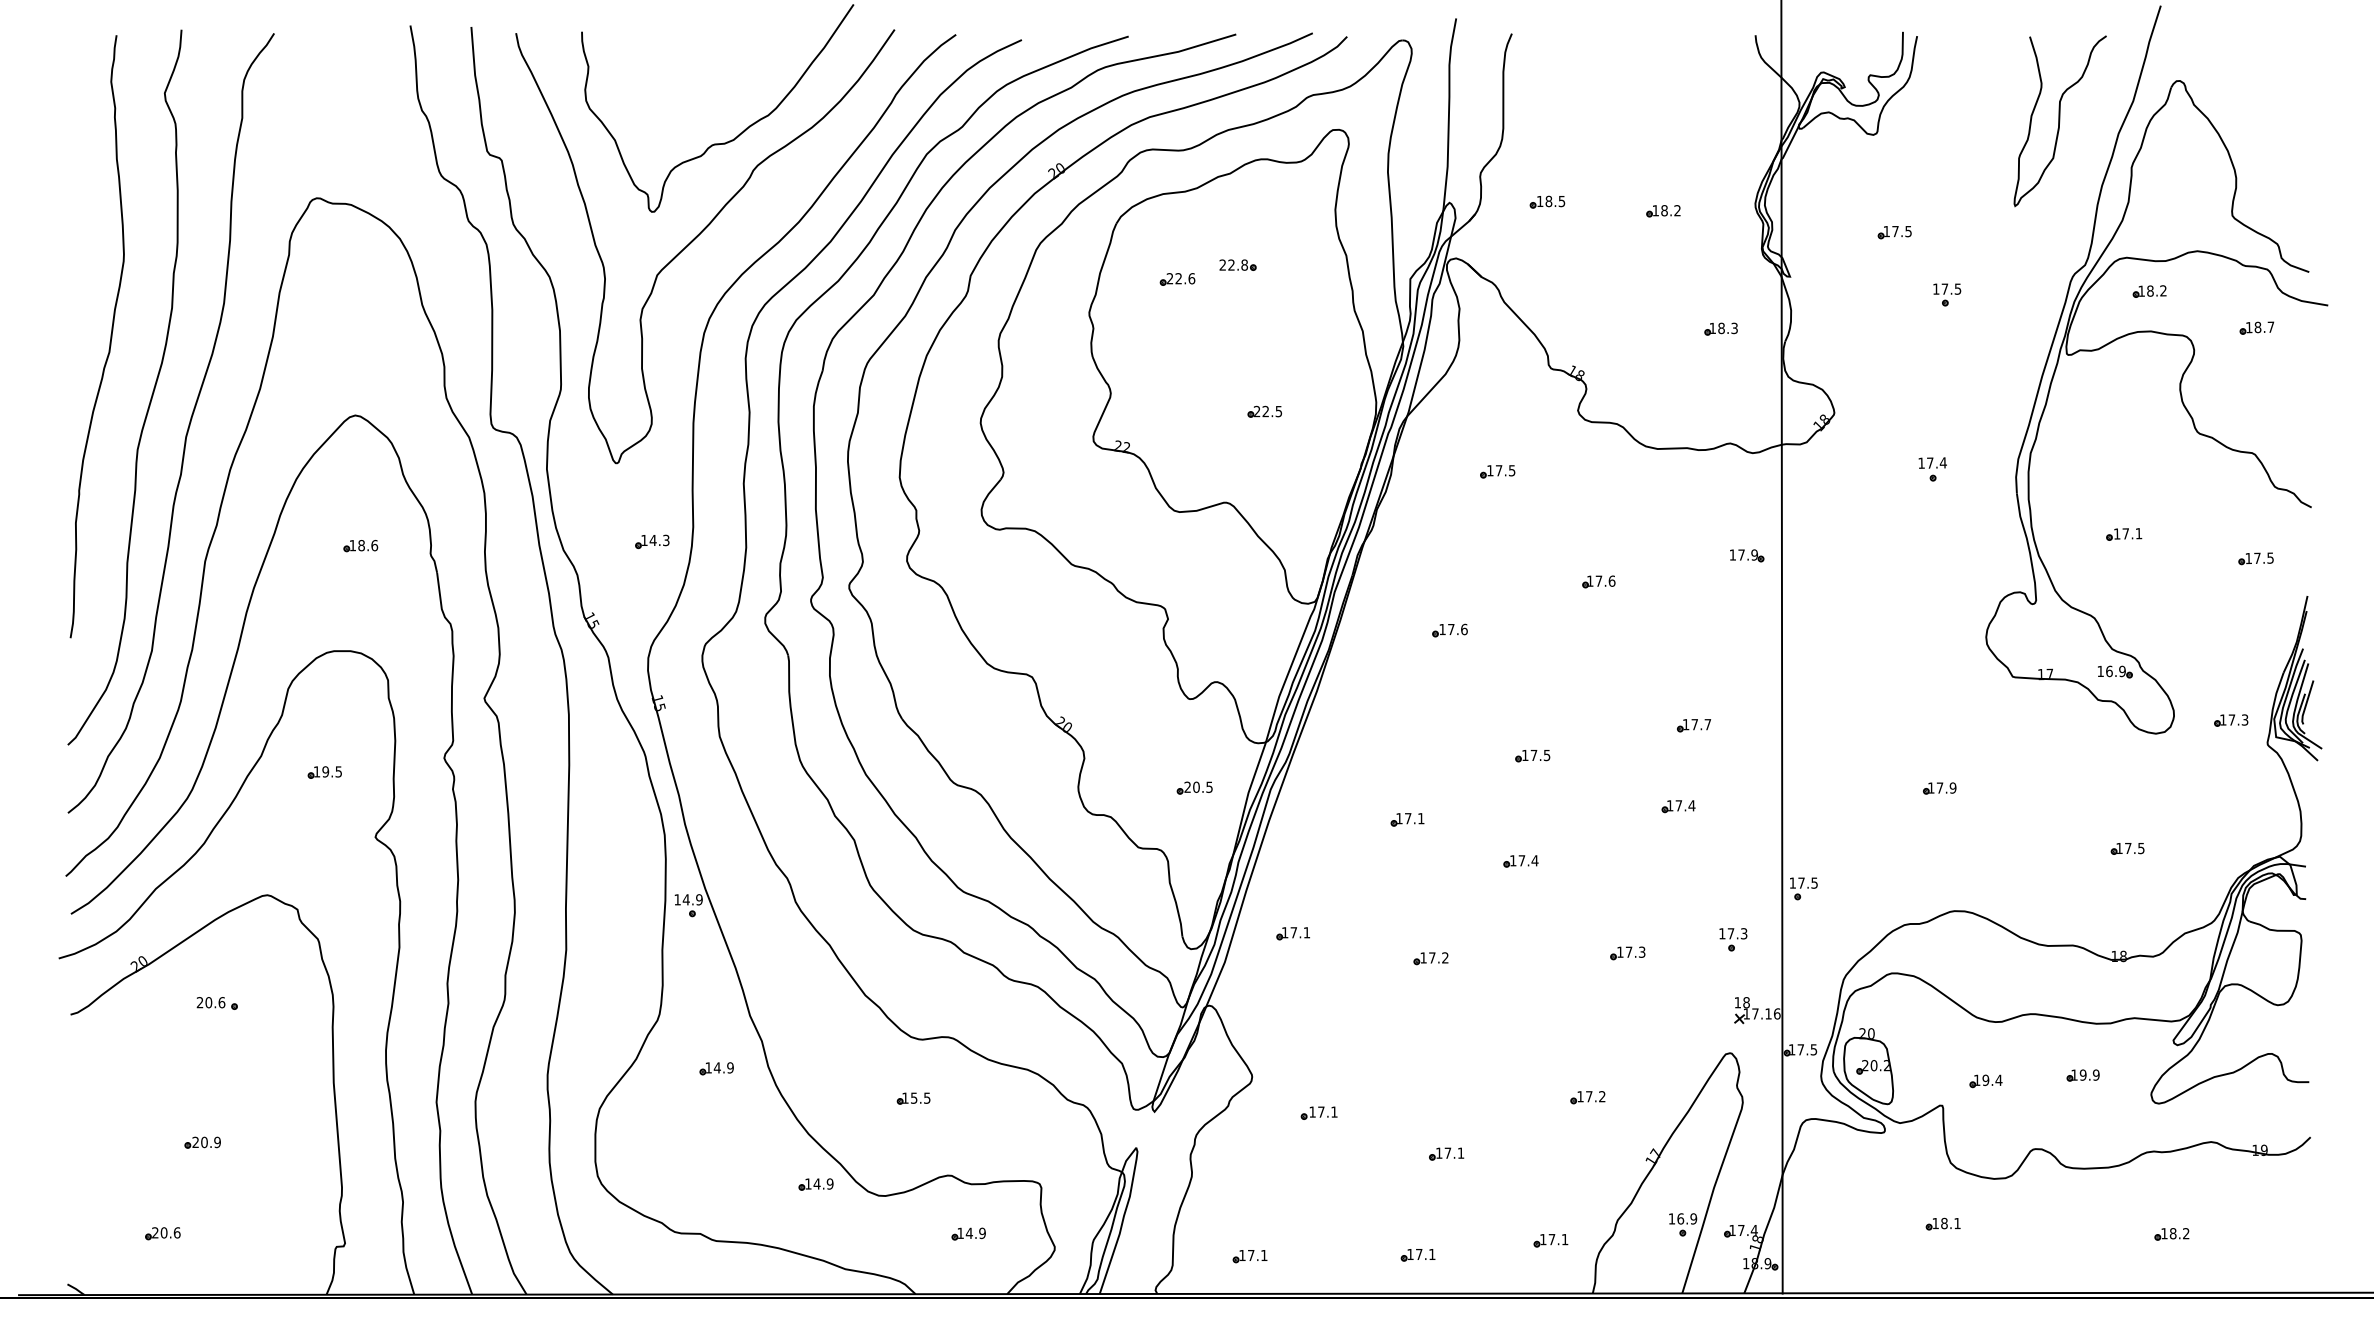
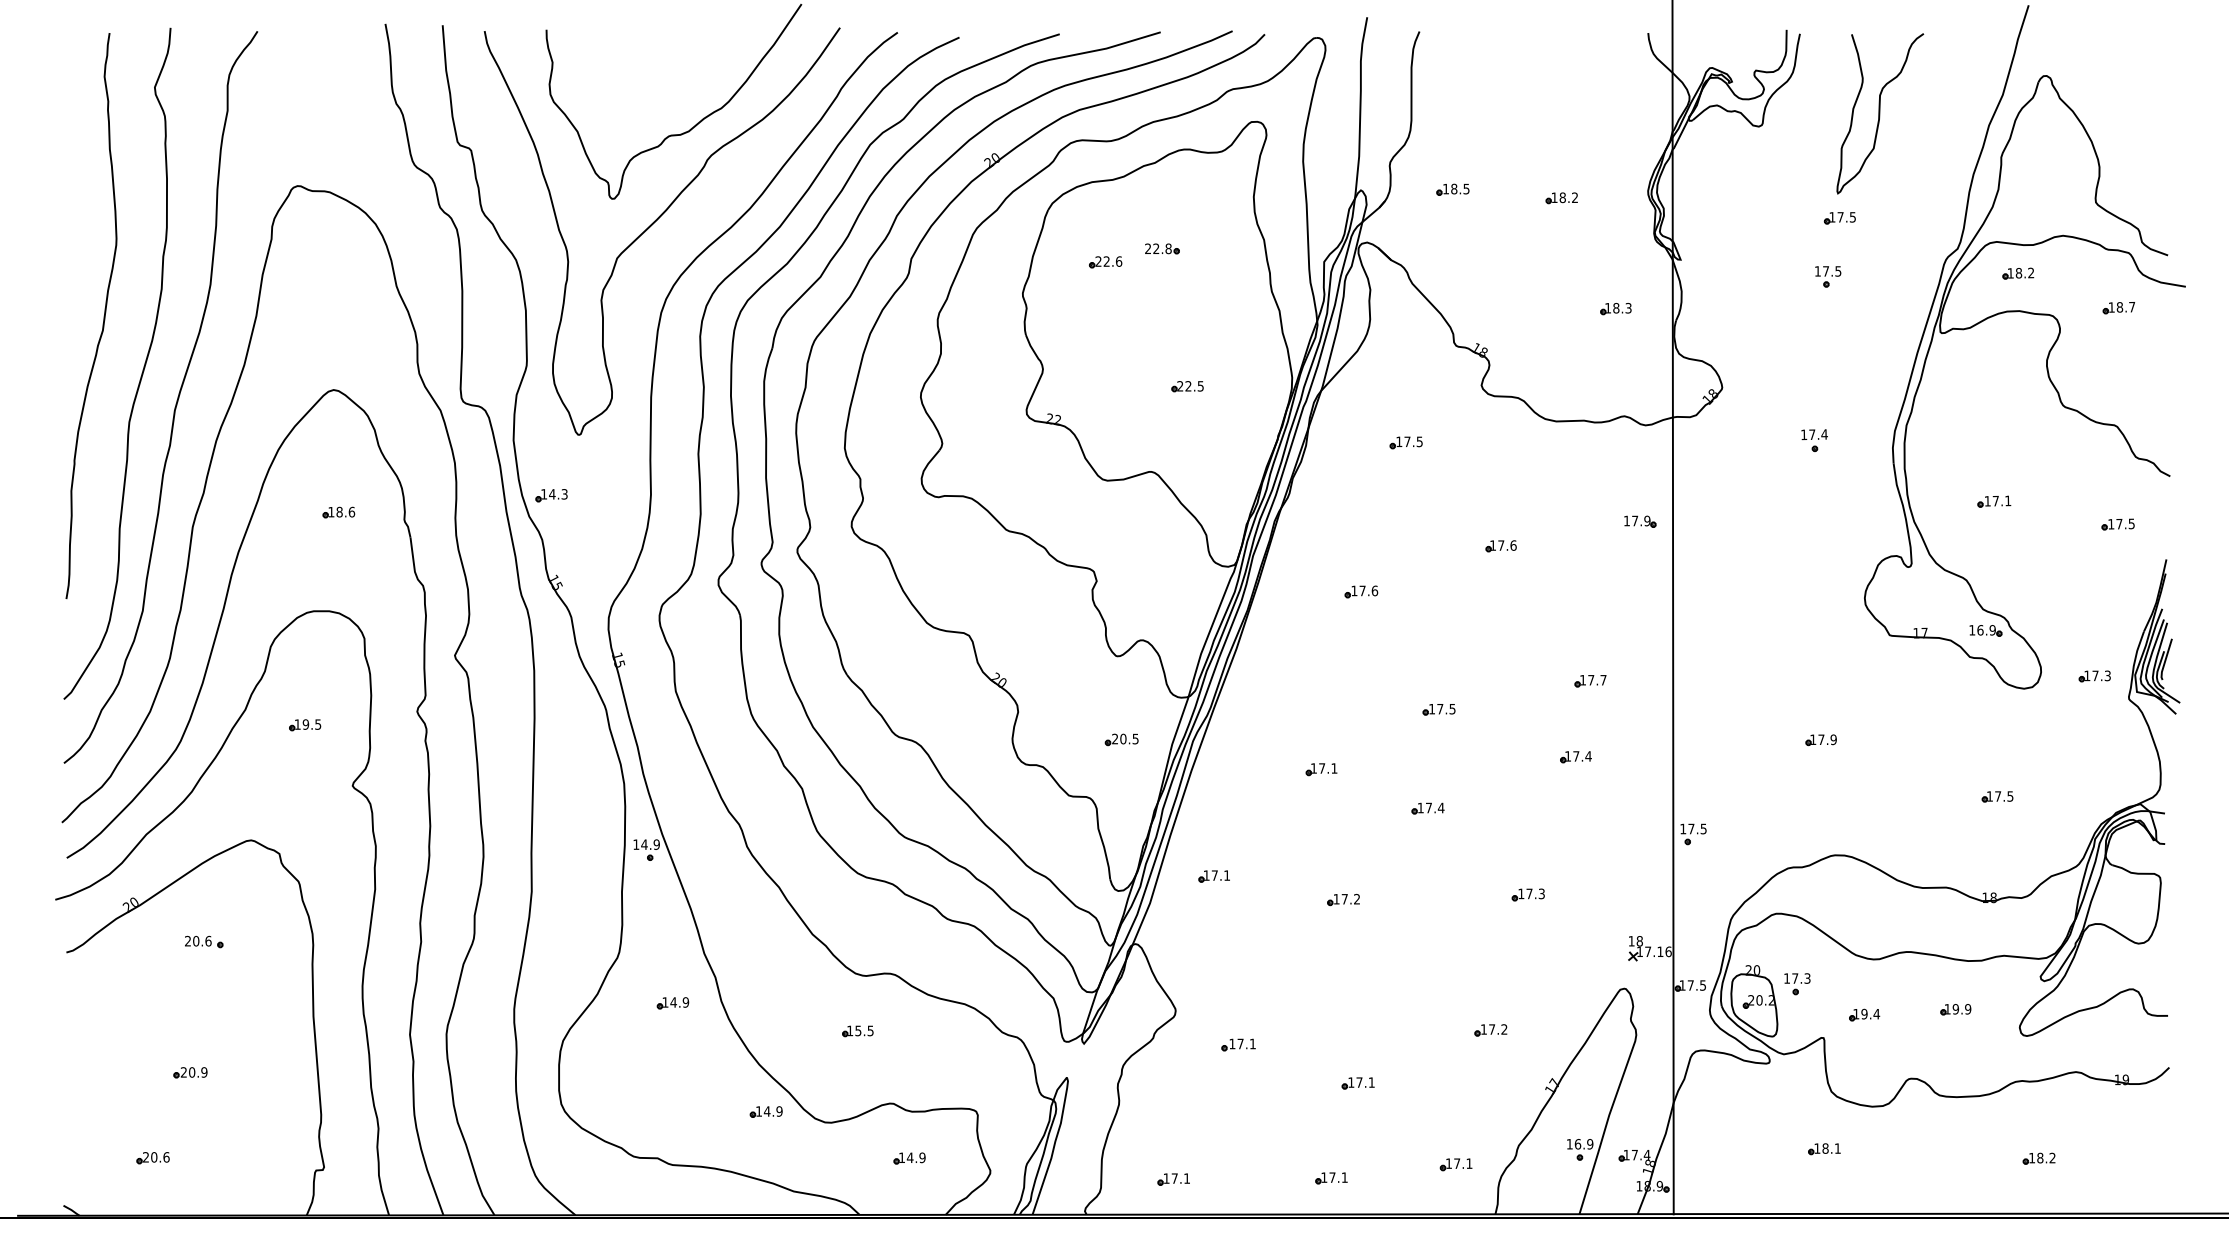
curve: (2060, 120) -> (1880, 113), moved
part: (1894, 232) -> (1839, 218), moved
part: (652, 541) -> (551, 495), moved
part: (1733, 940) -> (1797, 984), moved

